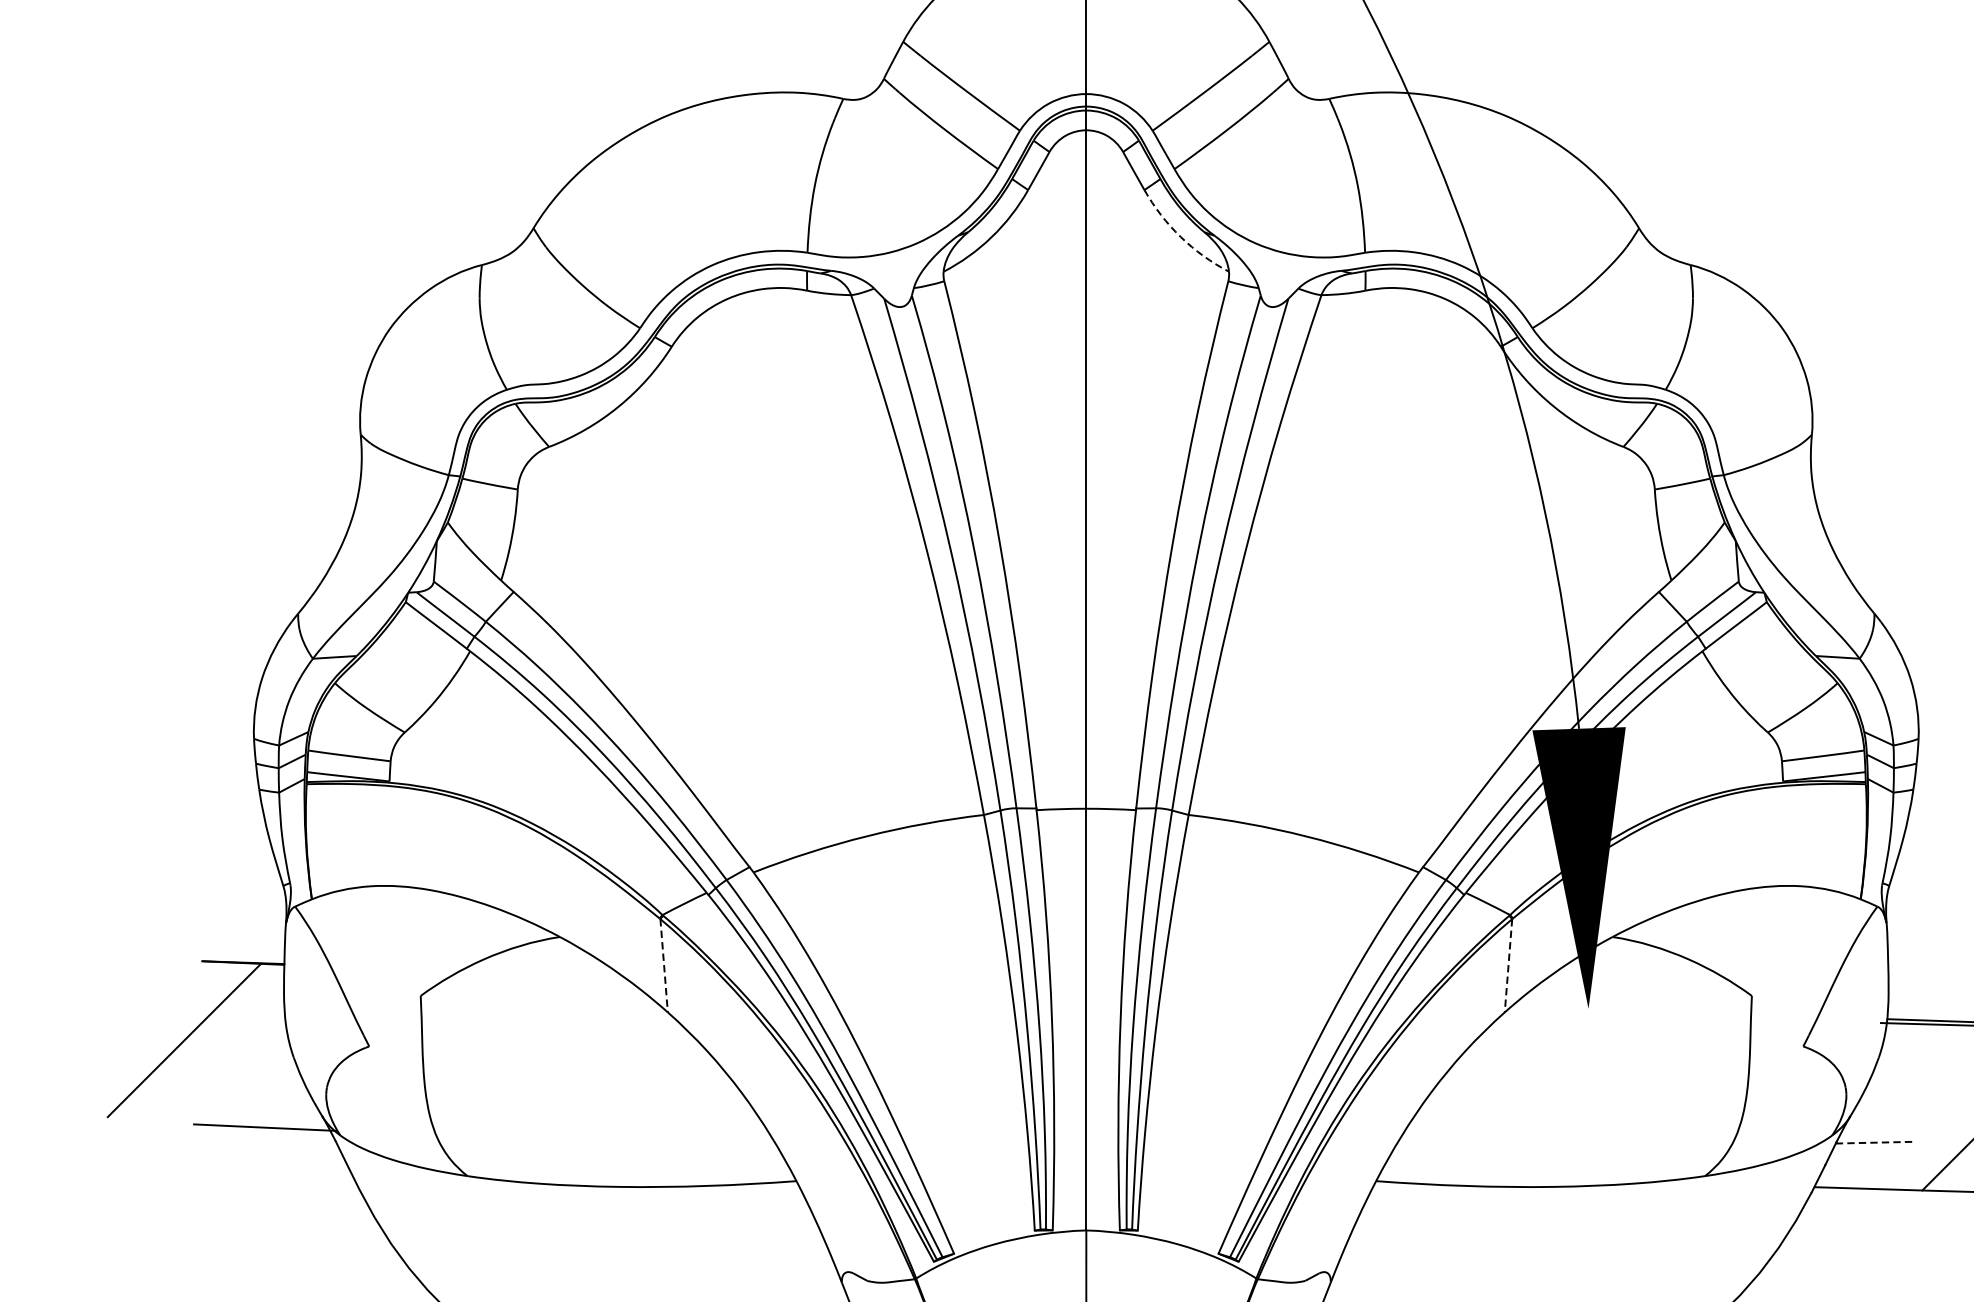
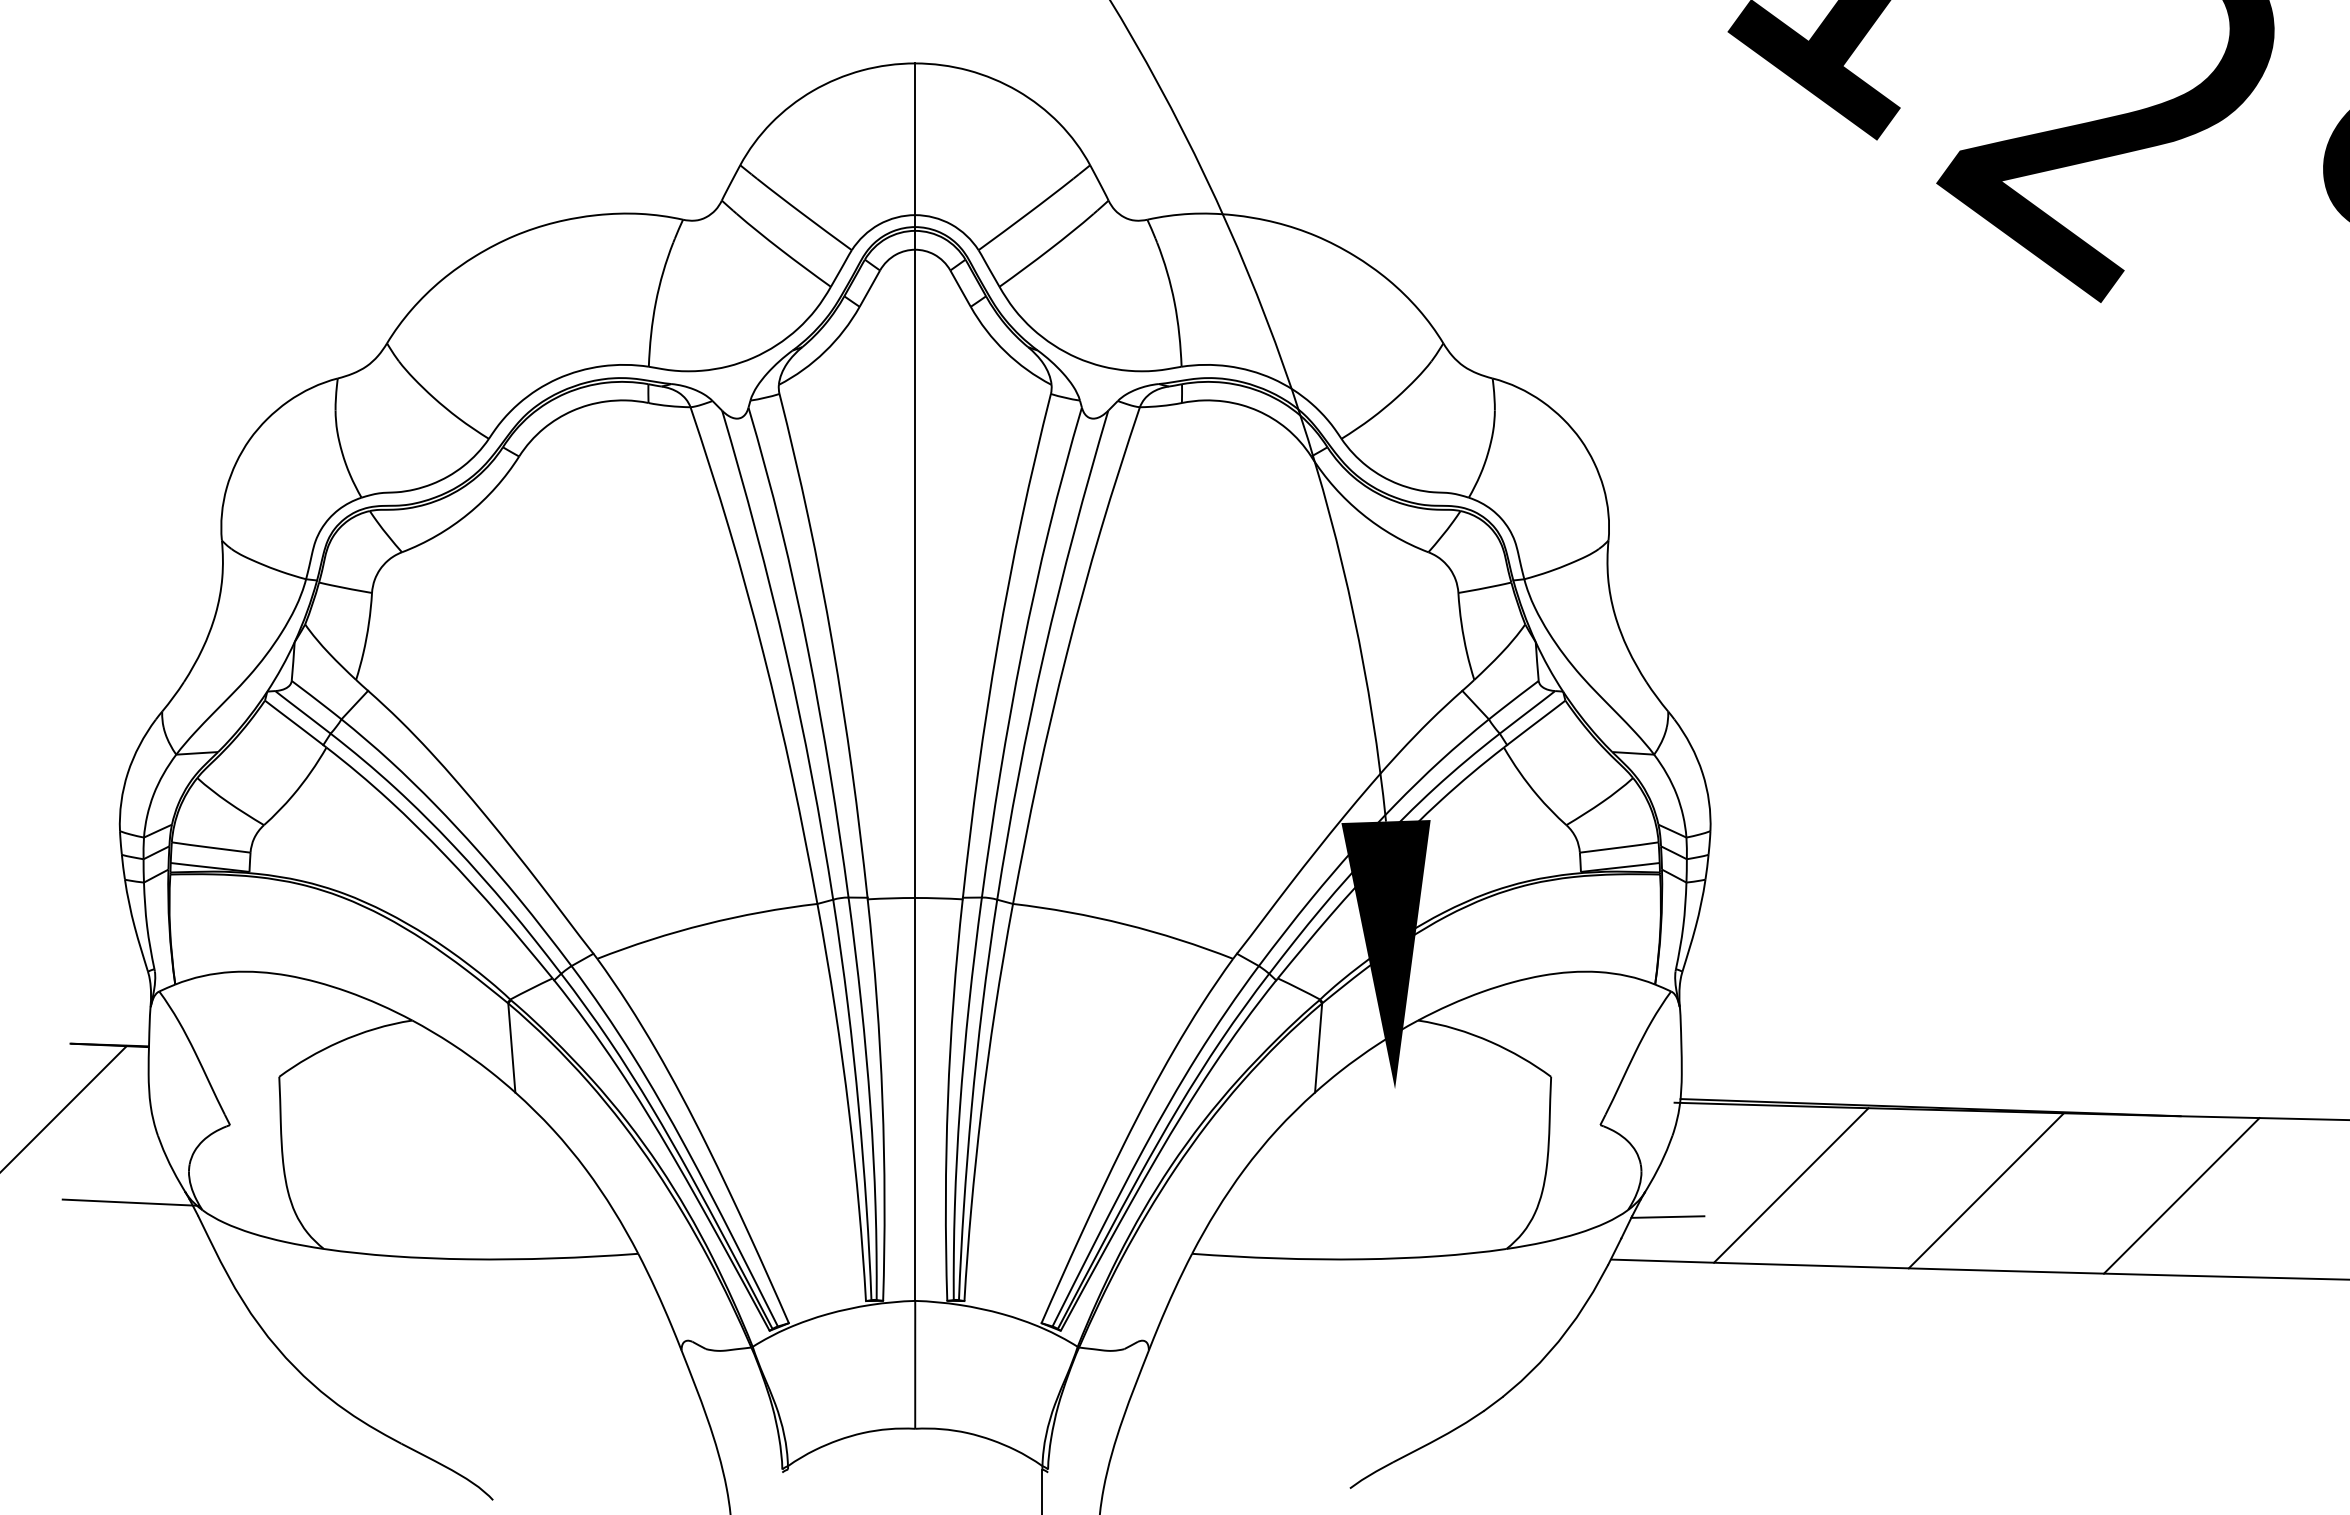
arc: (1180, 236) -> (1005, 351), dashed -> solid
line: (663, 966) -> (511, 1048), dashed -> solid
line: (1508, 966) -> (1318, 1048), dashed -> solid
line: (1873, 1143) -> (1667, 1217), dashed -> solid

